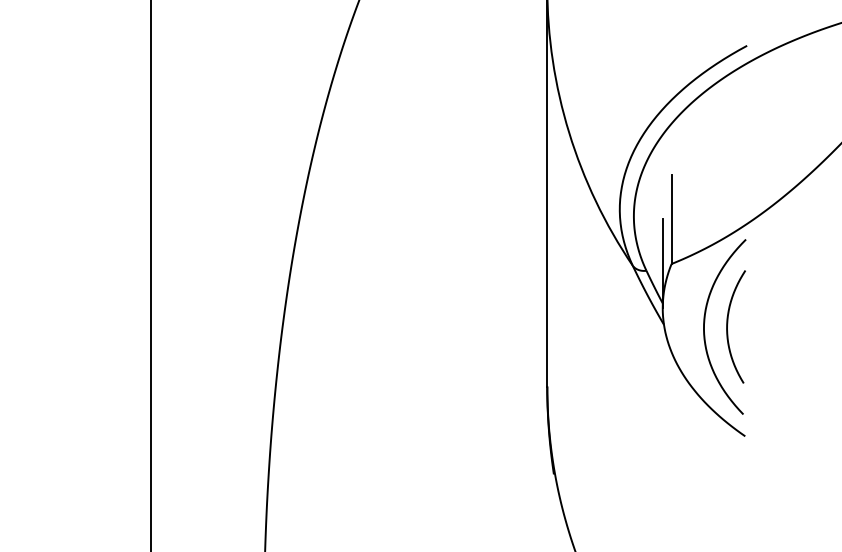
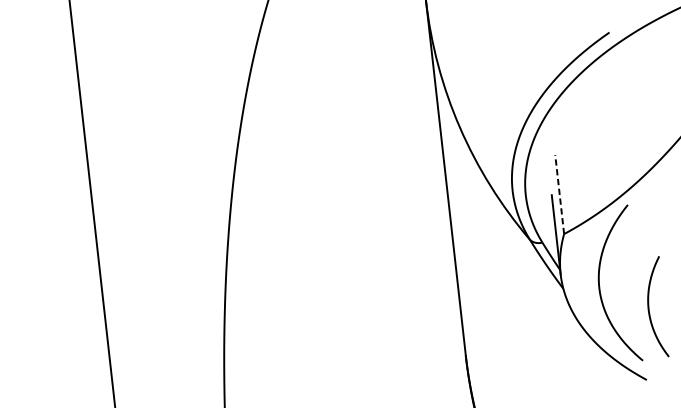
line: (671, 219) -> (559, 194), solid -> dashed
curve: (728, 323) -> (649, 305), moved

